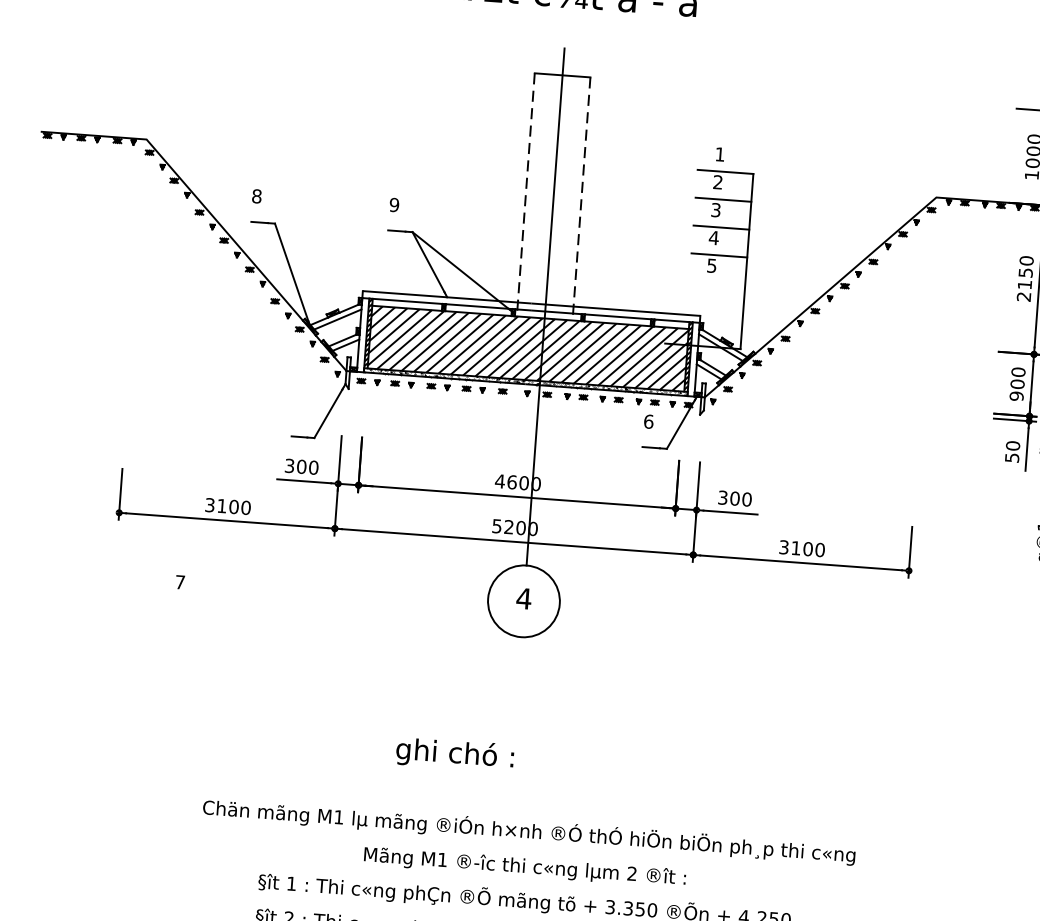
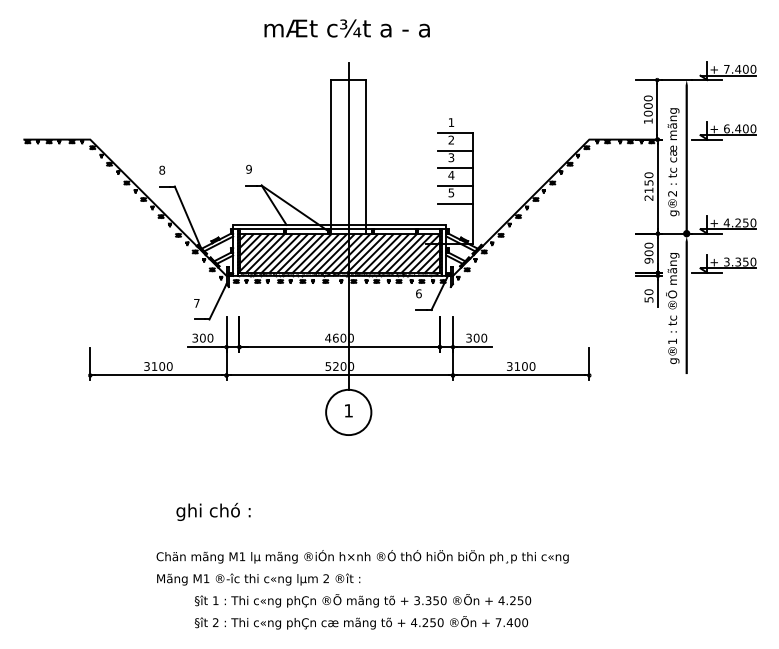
line: (526, 194) -> (331, 156), dashed -> solid
line: (581, 198) -> (366, 156), dashed -> solid
line: (717, 283) -> (455, 203), added
text: (179, 582) -> (196, 303), moved
text: (523, 598) -> (348, 410), 4 -> 1
text: (455, 753) -> (213, 511), moved
text: (524, 867) -> (258, 579), moved

